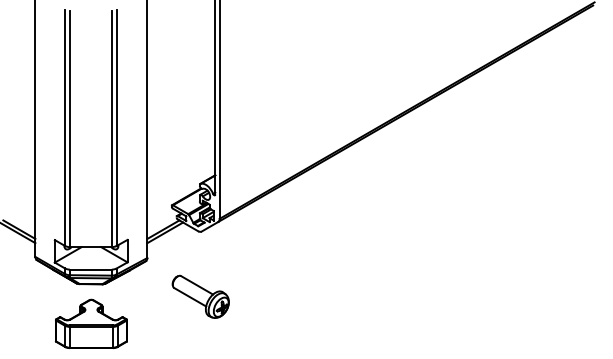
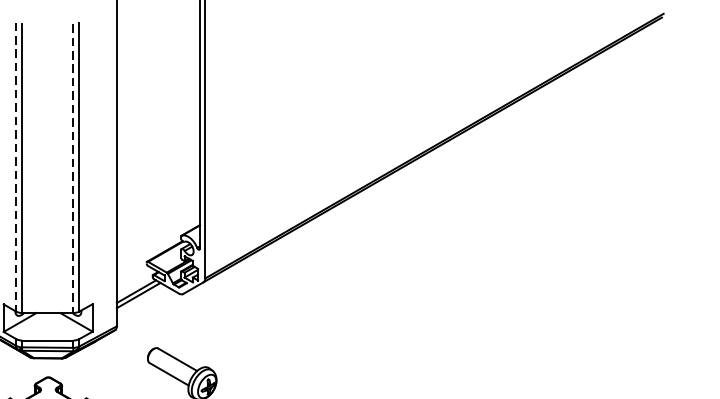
line: (65, 128) -> (16, 167), solid -> dashed
line: (111, 129) -> (72, 169), solid -> dashed

